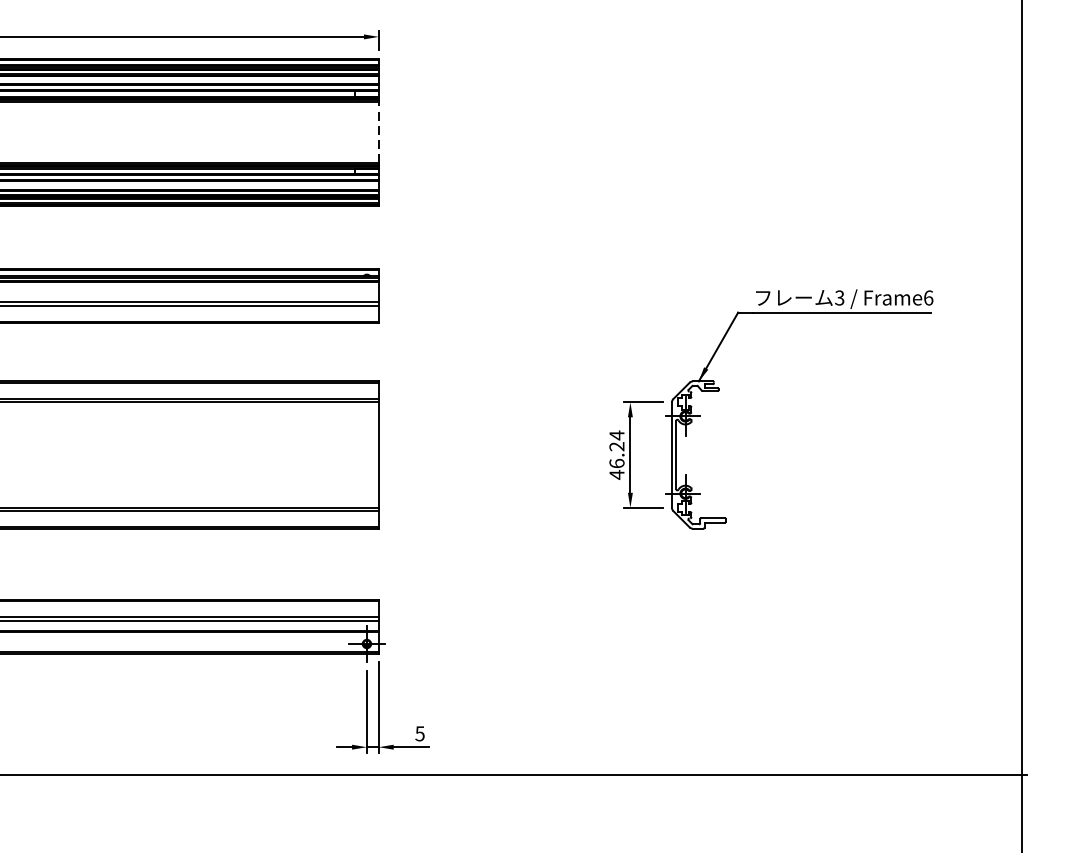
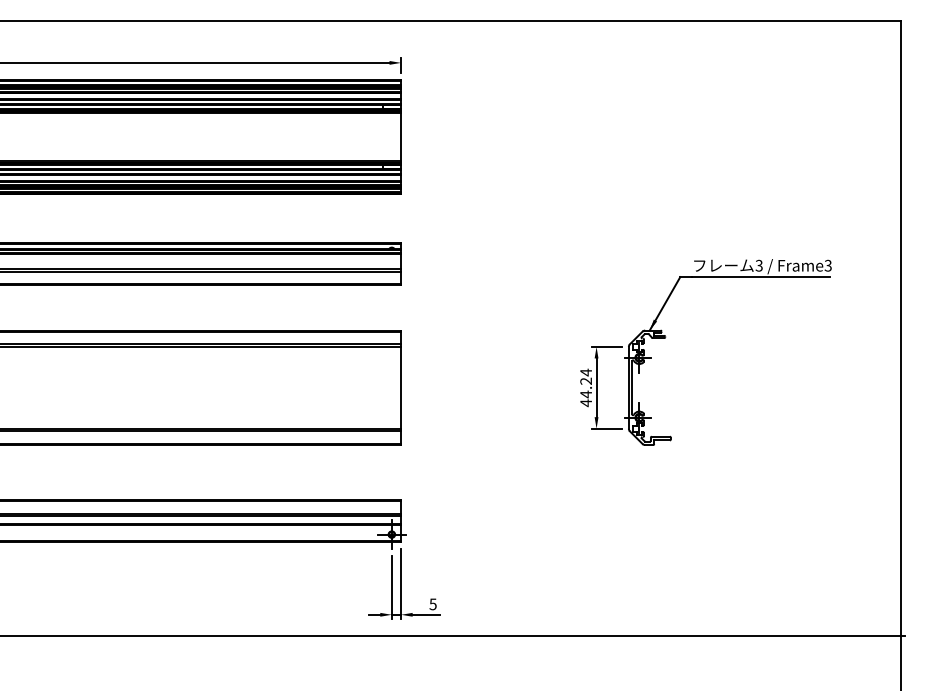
line: (379, 132) -> (401, 137), dashed -> solid
text: (927, 297) -> (827, 265), Frame6 -> Frame3
text: (617, 463) -> (586, 394), 46.24 -> 44.24

